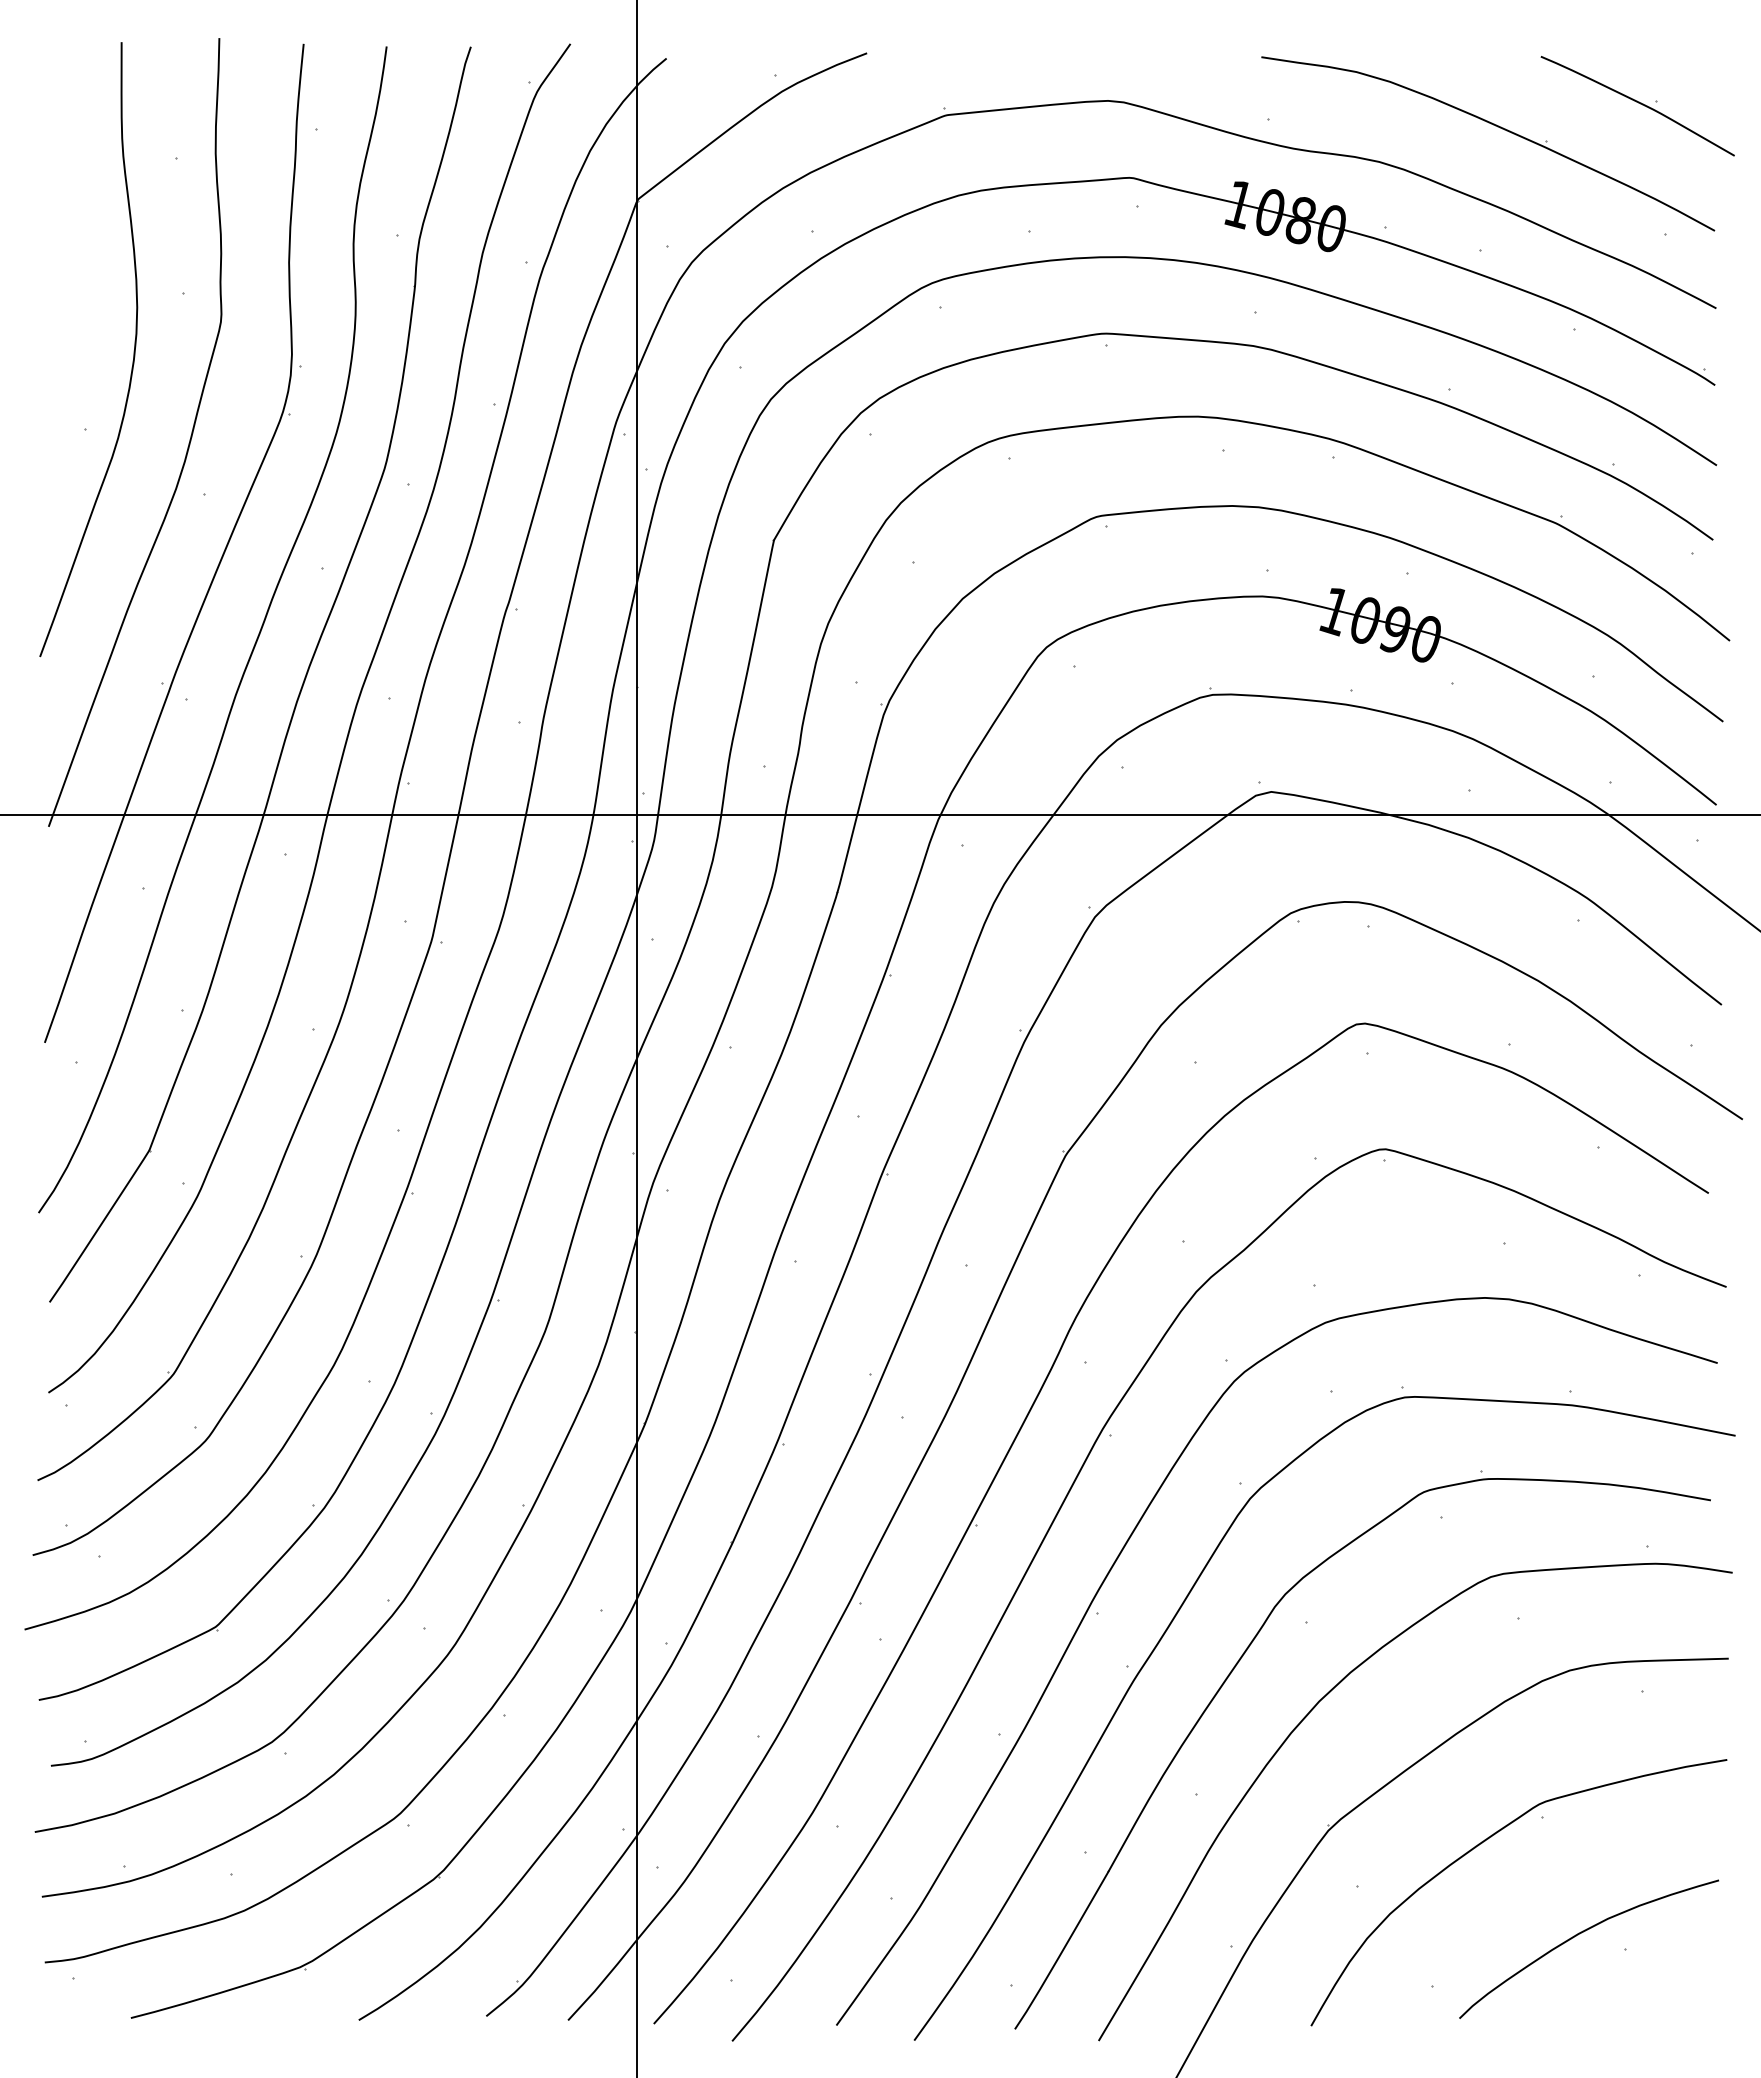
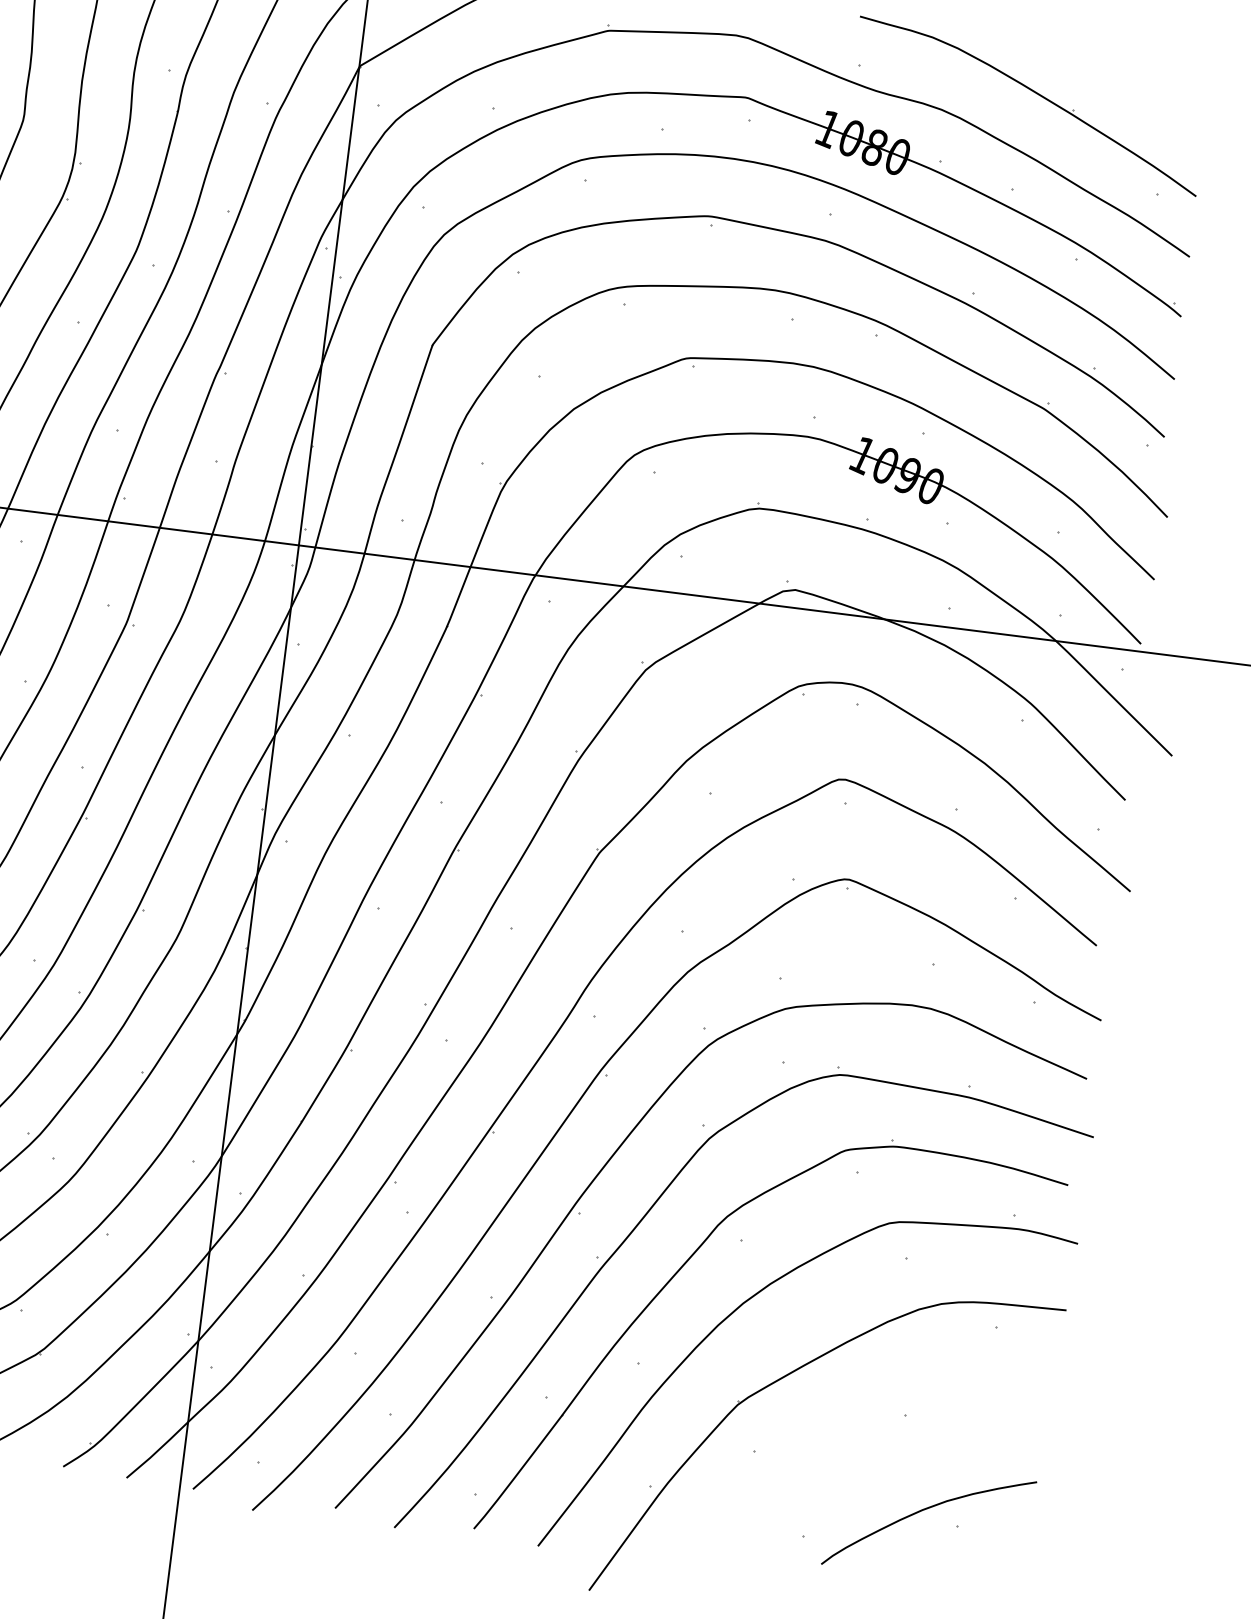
part: (1637, 106) -> (1148, 91), removed
curve: (1485, 1841) -> (858, 1428), removed

